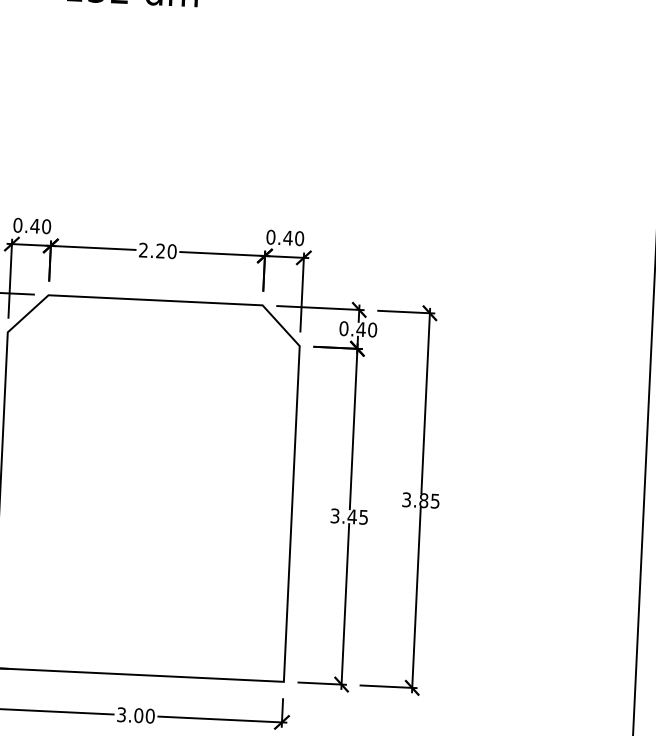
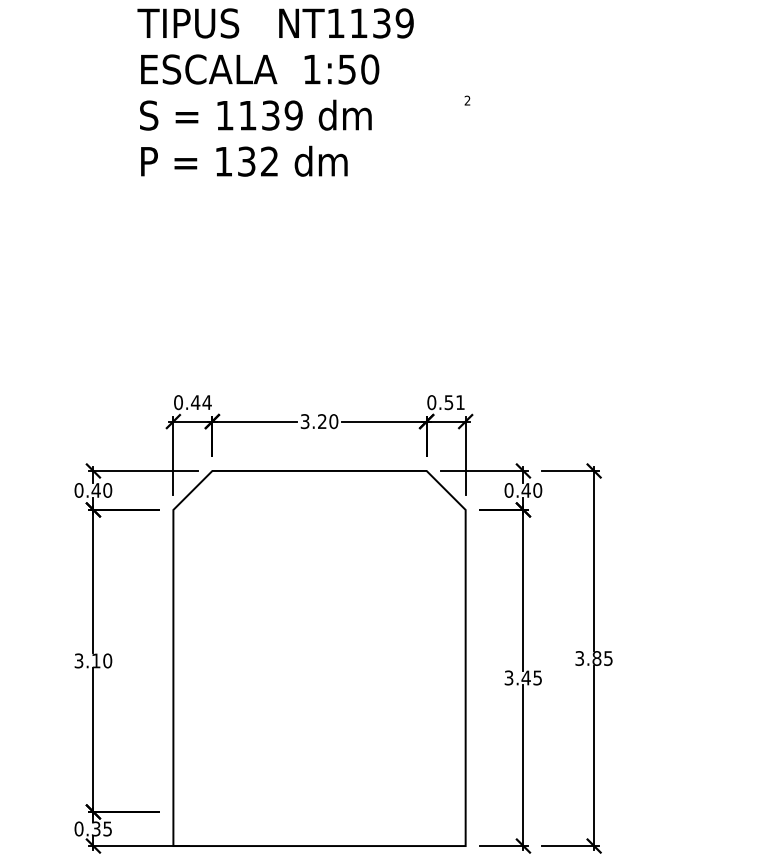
text: (45, 226) -> (206, 402), 0.40 -> 0.44
text: (293, 238) -> (454, 402), 0.40 -> 0.51
text: (142, 250) -> (304, 421), 2.20 -> 3.20

